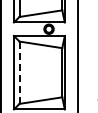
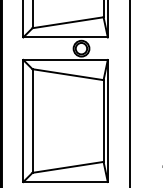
line: (19, 72) -> (32, 120), dashed -> solid

